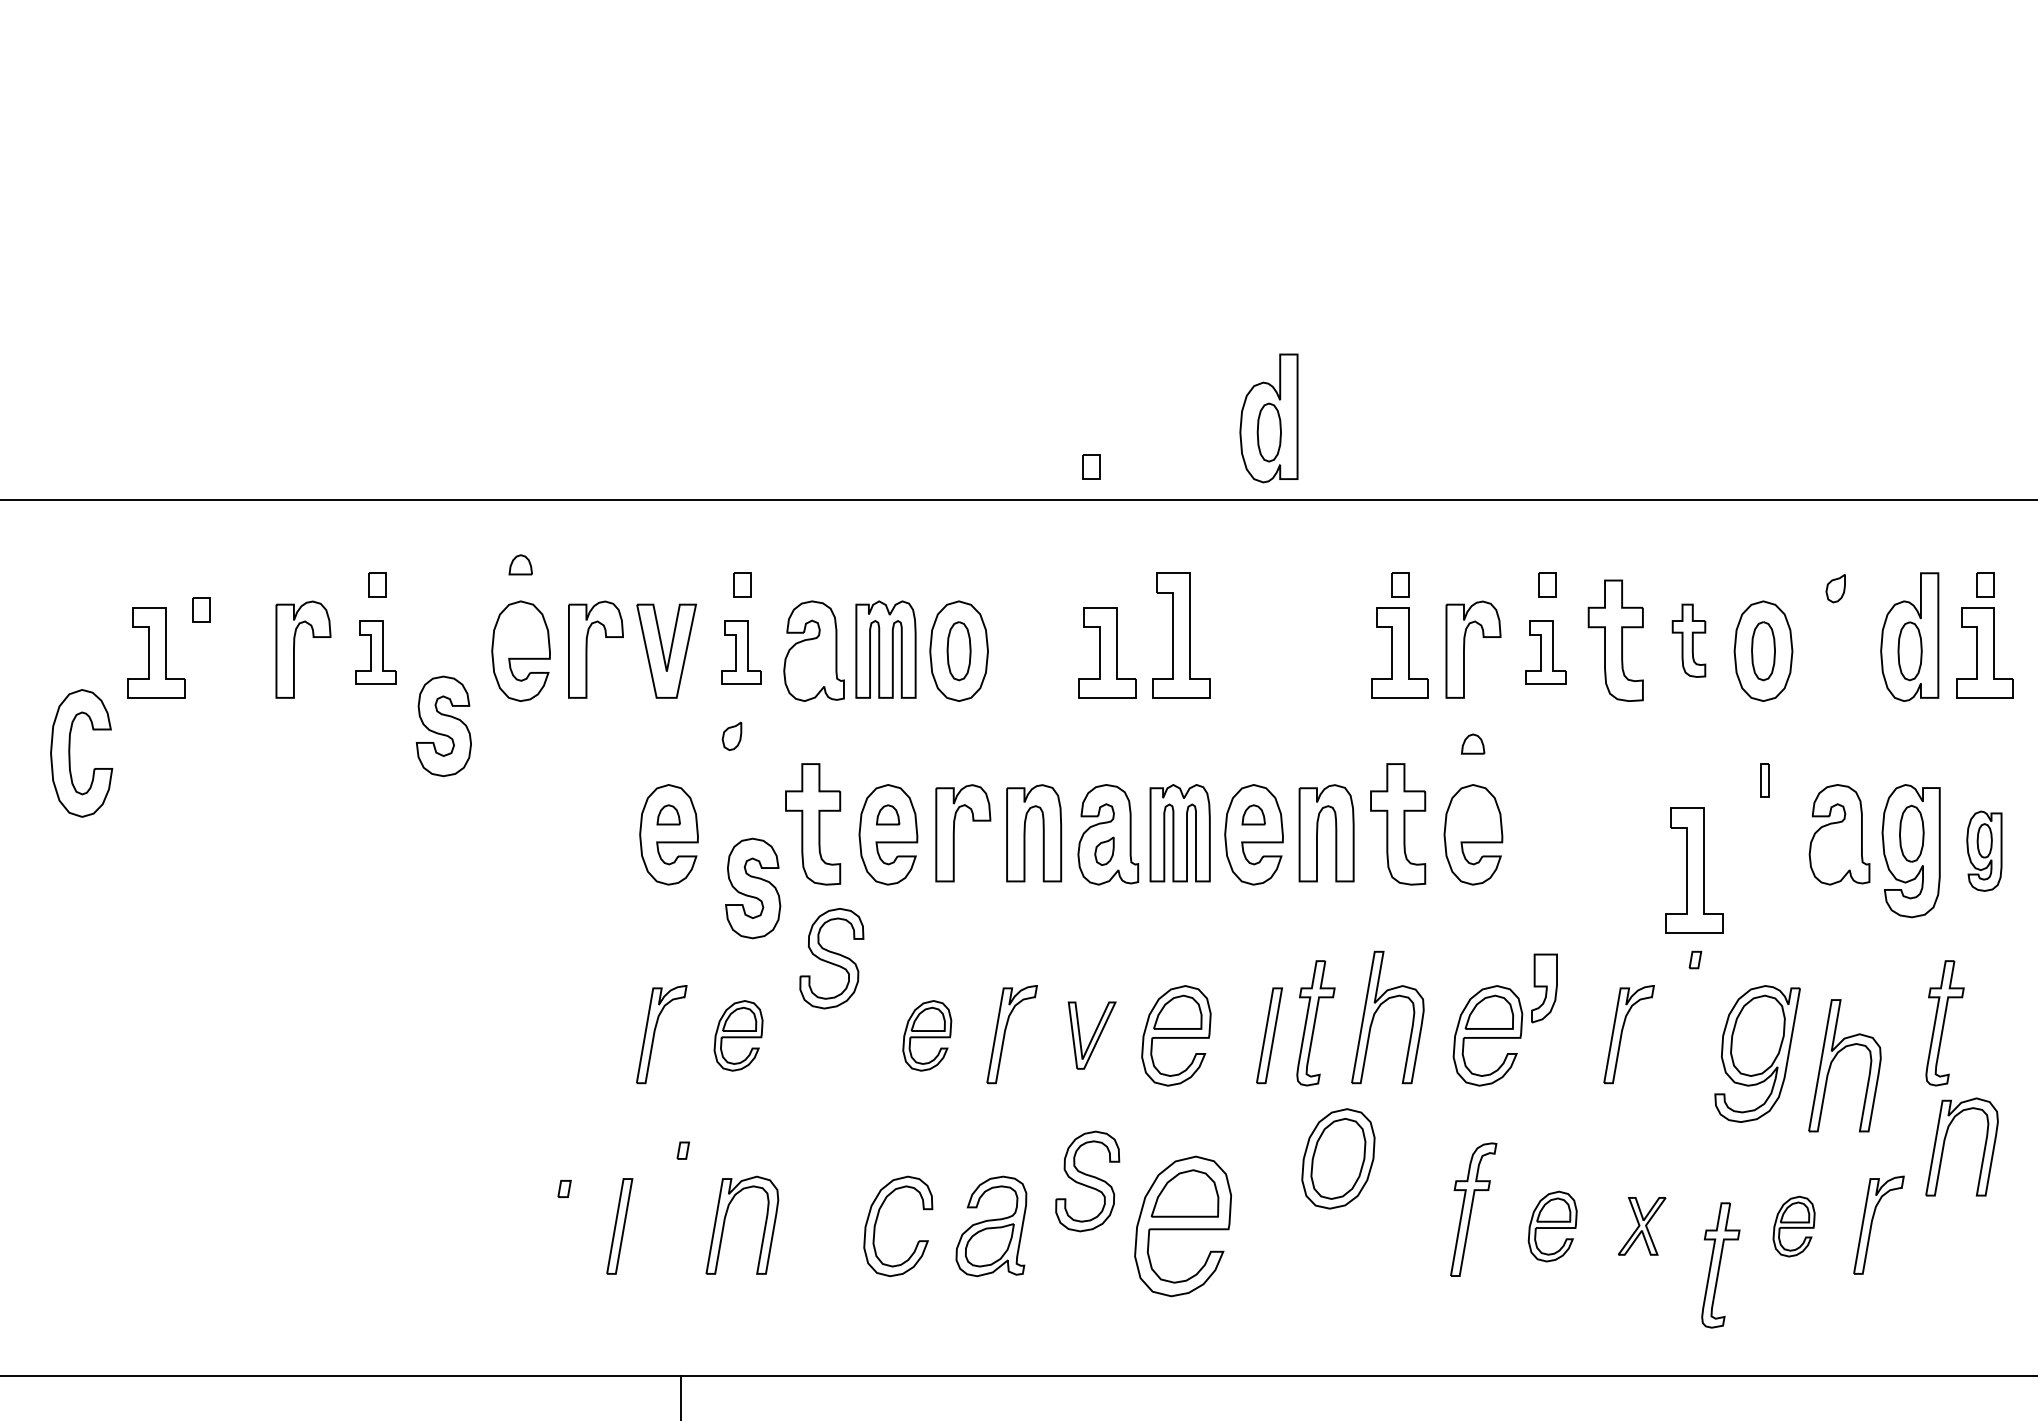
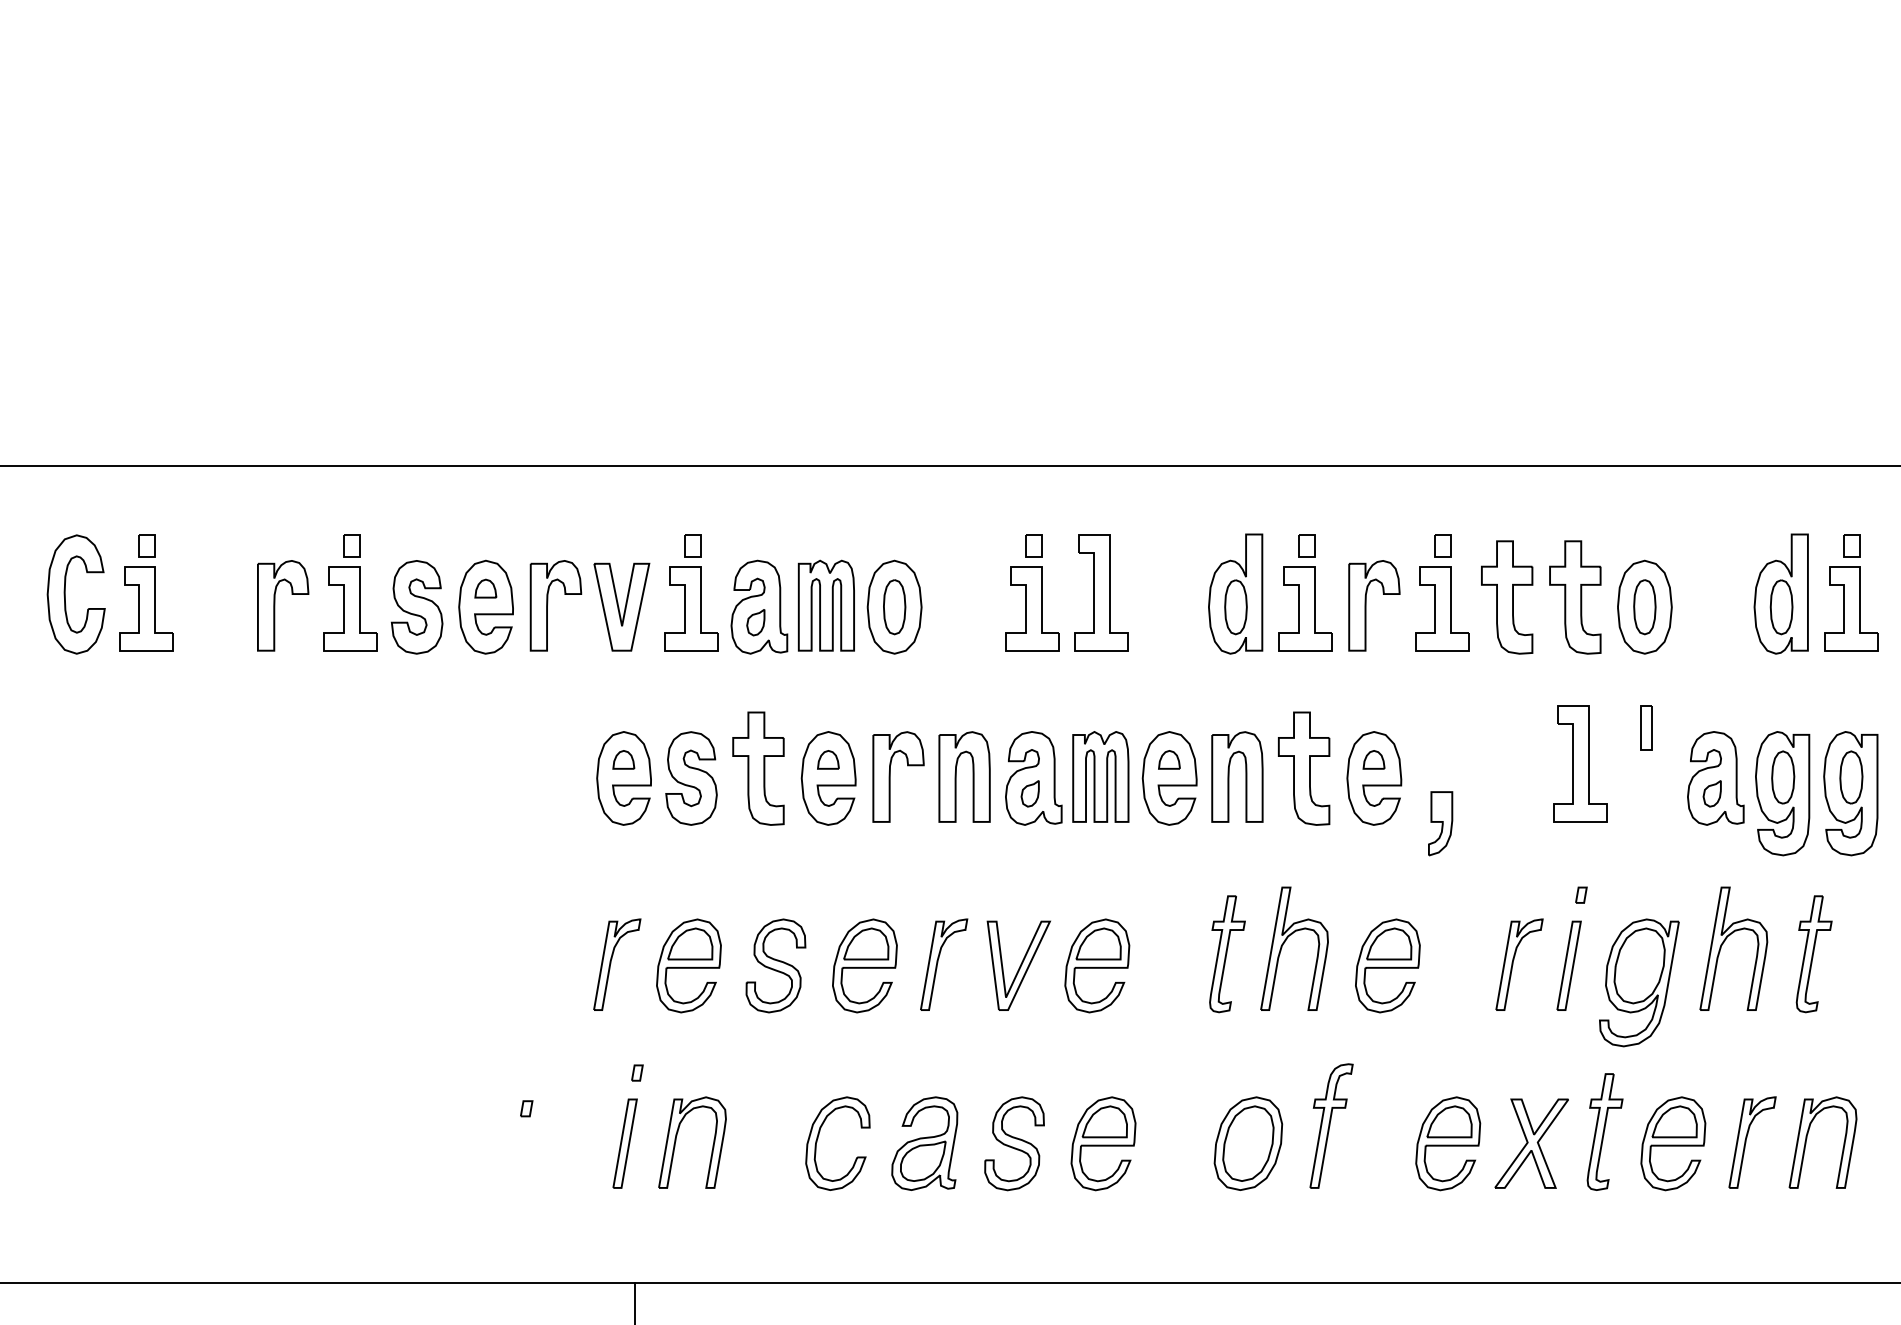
part: (1268, 417) -> (1235, 593), moved
part: (1090, 467) -> (1033, 545), moved
part: (520, 564) -> (485, 588), moved
part: (1834, 588) -> (1711, 793), moved
part: (200, 609) -> (146, 545), moved
part: (1689, 640) -> (1575, 597), size x1.67
part: (375, 652) -> (350, 608), size x1.43
part: (741, 652) -> (691, 608), size x1.43
part: (1546, 652) -> (1442, 608), size x1.43
part: (444, 726) -> (417, 607), moved
part: (731, 736) -> (755, 622), moved
part: (1472, 743) -> (1373, 759), moved
part: (70, 753) -> (65, 594), moved
part: (1765, 780) -> (1646, 727), size x1.43
part: (1983, 850) -> (1850, 793), size x1.67
part: (1694, 870) -> (1580, 763), moved
part: (753, 888) -> (691, 778), moved
part: (831, 958) -> (775, 965), moved
part: (1544, 988) -> (1440, 823), moved
part: (738, 1035) -> (688, 965), size x1.43
part: (926, 1035) -> (864, 965), size x1.43
part: (1091, 1035) -> (1018, 965), size x1.43
part: (1268, 1035) -> (1568, 965), moved
part: (1836, 1057) -> (1725, 941), moved
part: (1945, 1142) -> (1807, 1138), moved
part: (1338, 1158) -> (1248, 1143), moved
part: (1087, 1181) -> (1014, 1143), moved
part: (1473, 1209) -> (1331, 1125), moved
part: (619, 1226) -> (624, 1143), moved
part: (1183, 1226) -> (1103, 1143), size x0.71
part: (1552, 1226) -> (1448, 1143), size x1.43
part: (1641, 1226) -> (1531, 1143), size x1.67
part: (1794, 1226) -> (1673, 1143), size x1.67
part: (1720, 1264) -> (1604, 1131), moved

